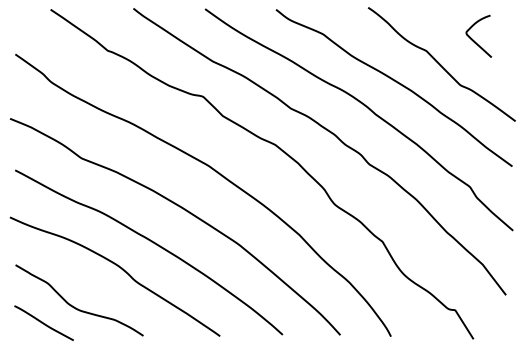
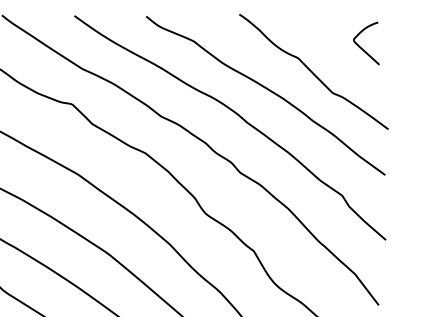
curve: (473, 39) -> (361, 46), moved

